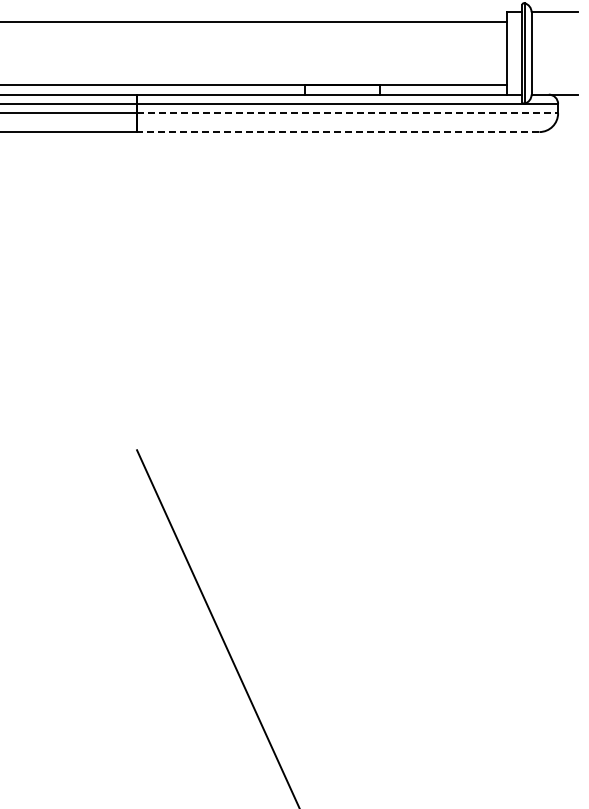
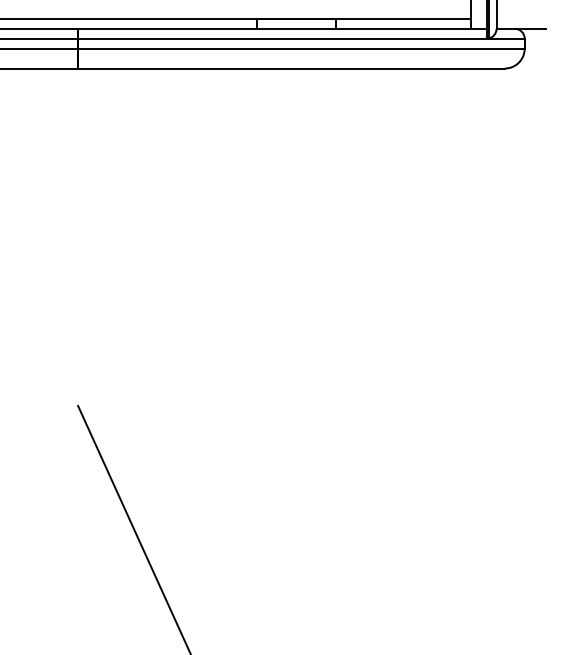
line: (347, 113) -> (301, 48), dashed -> solid
line: (337, 132) -> (290, 68), dashed -> solid

